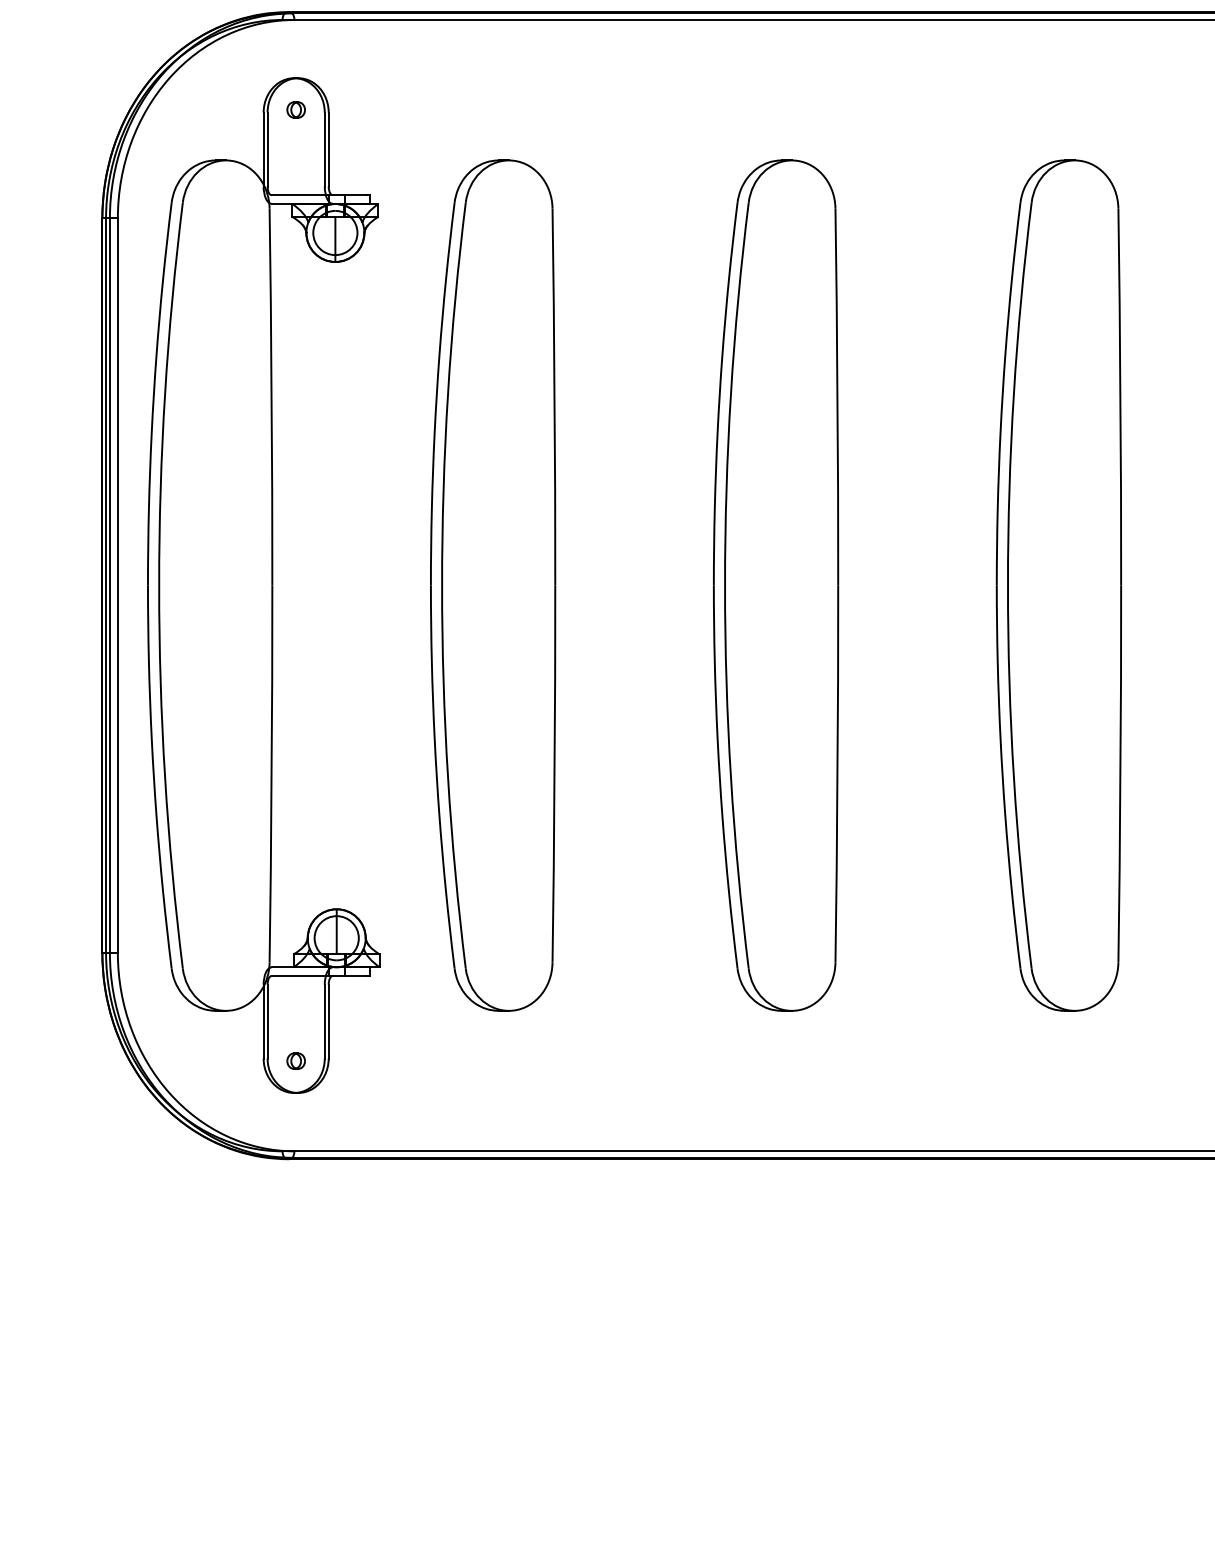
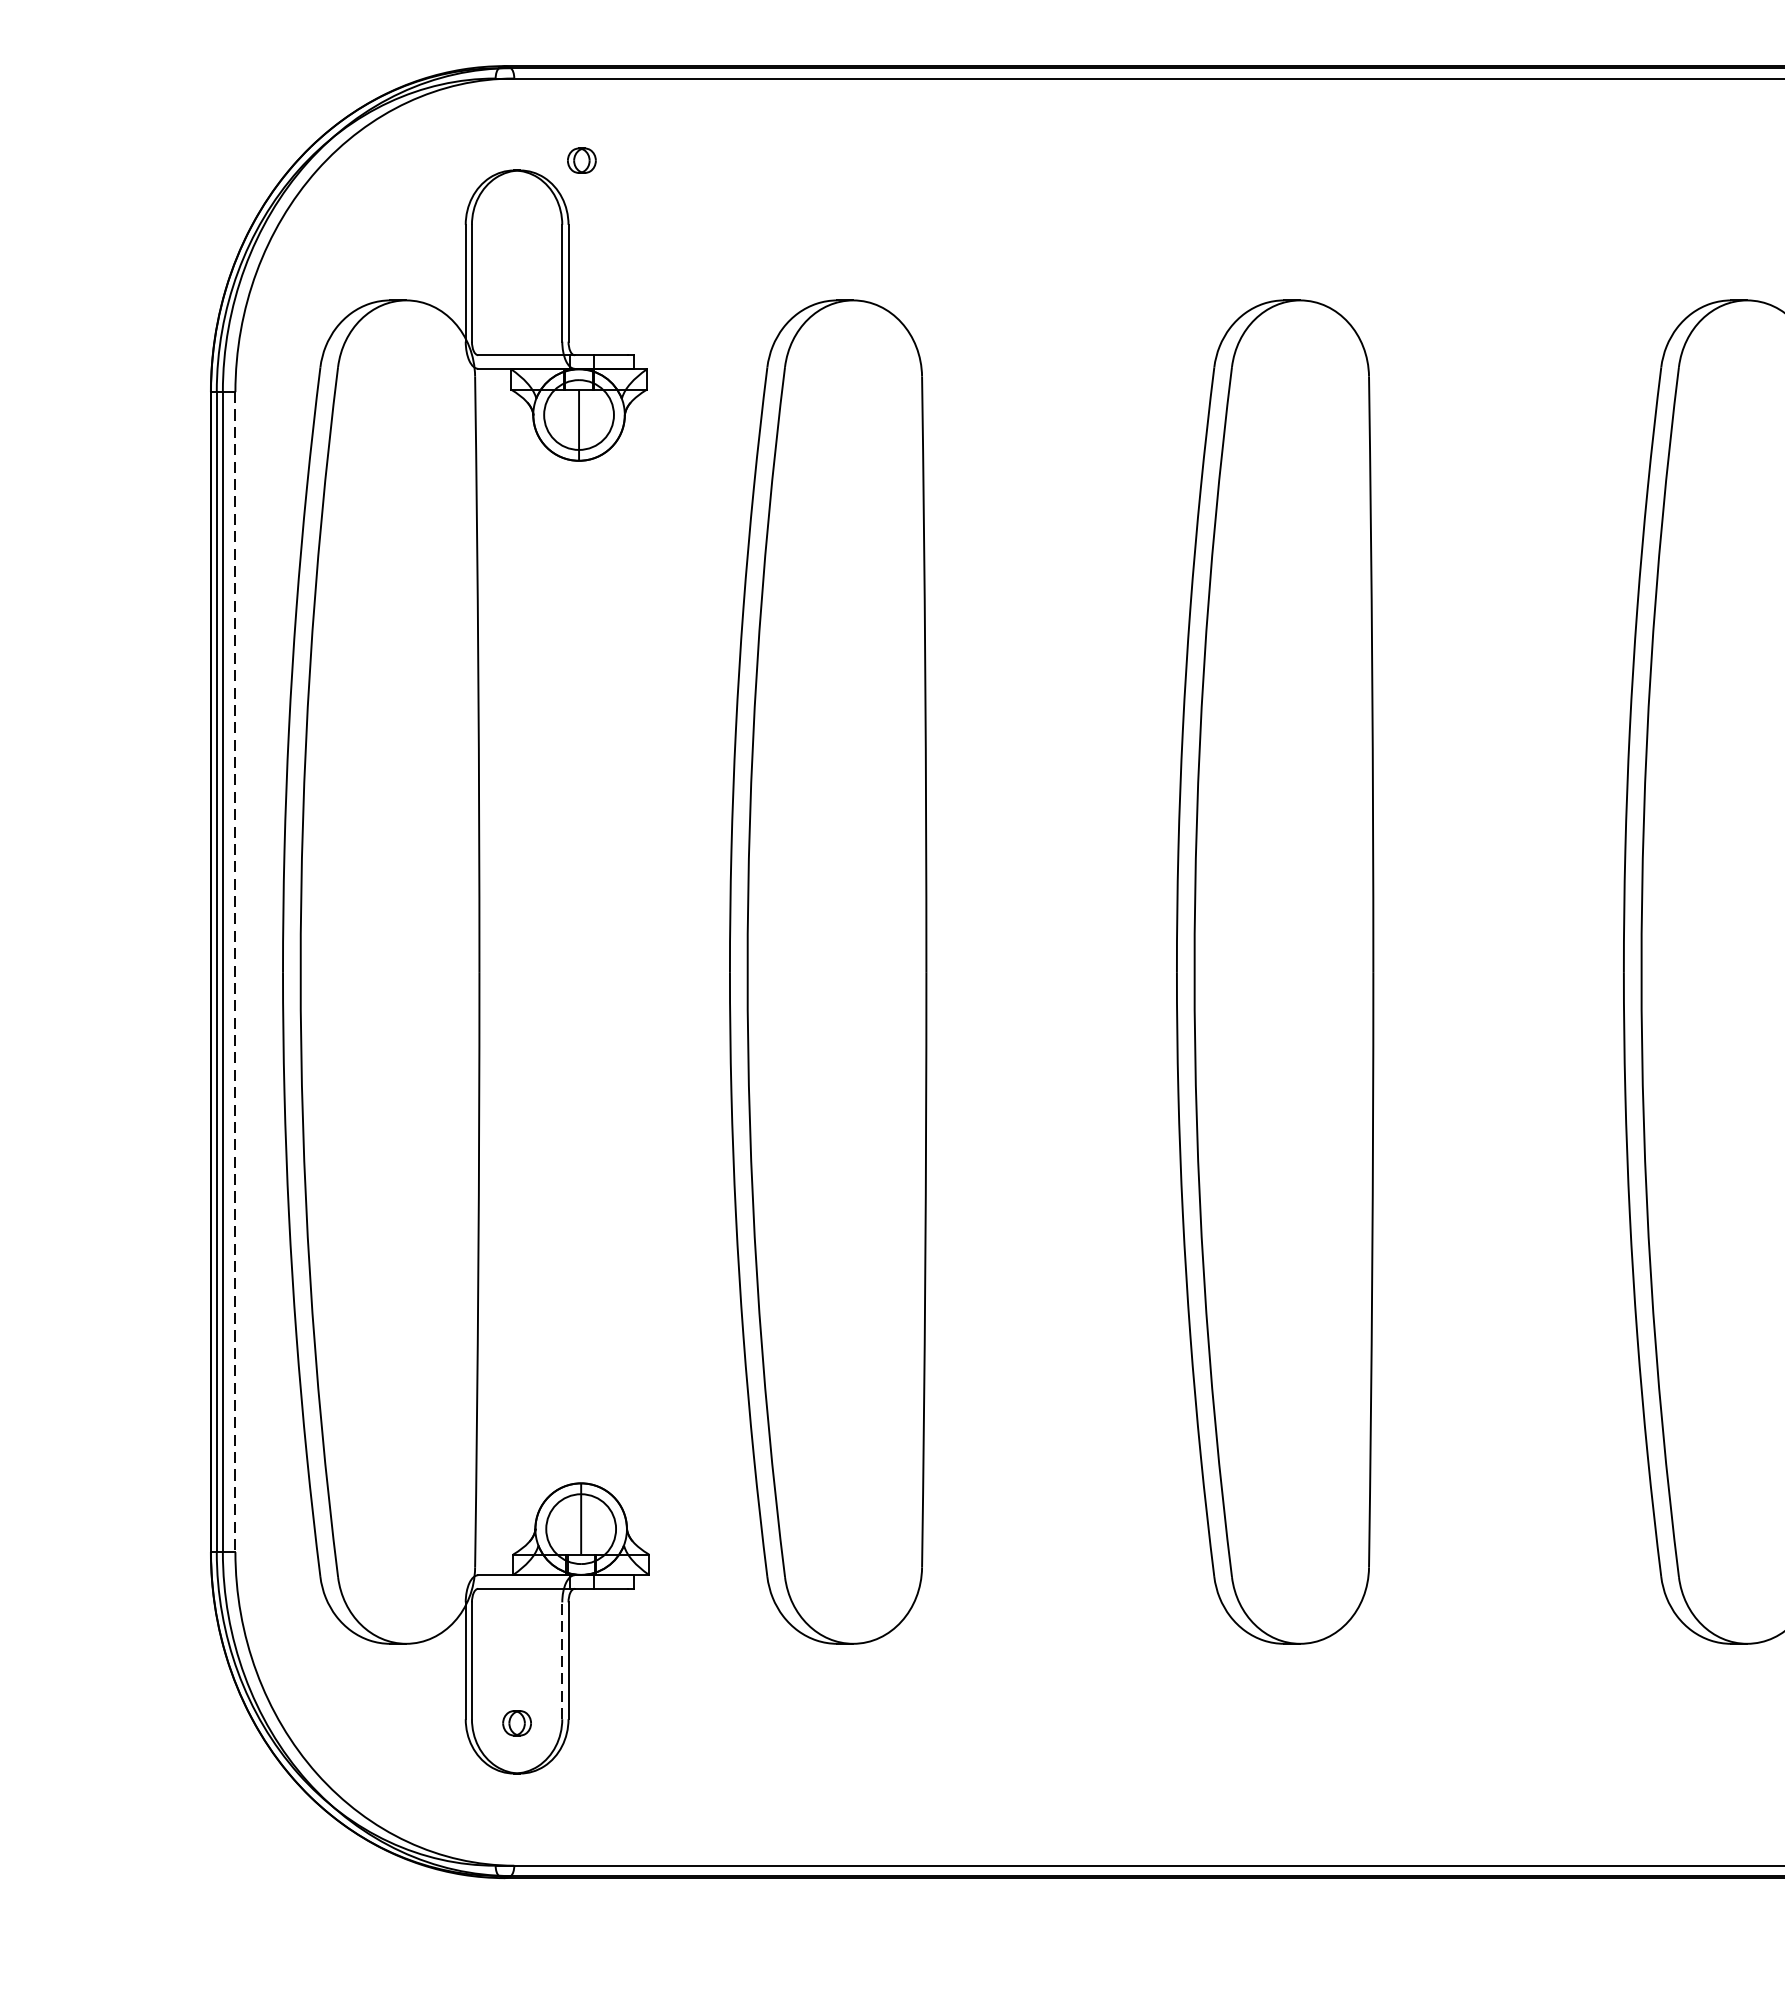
part: (295, 109) -> (580, 159), moved
line: (117, 586) -> (234, 973), solid -> dashed
line: (324, 1021) -> (561, 1660), solid -> dashed

